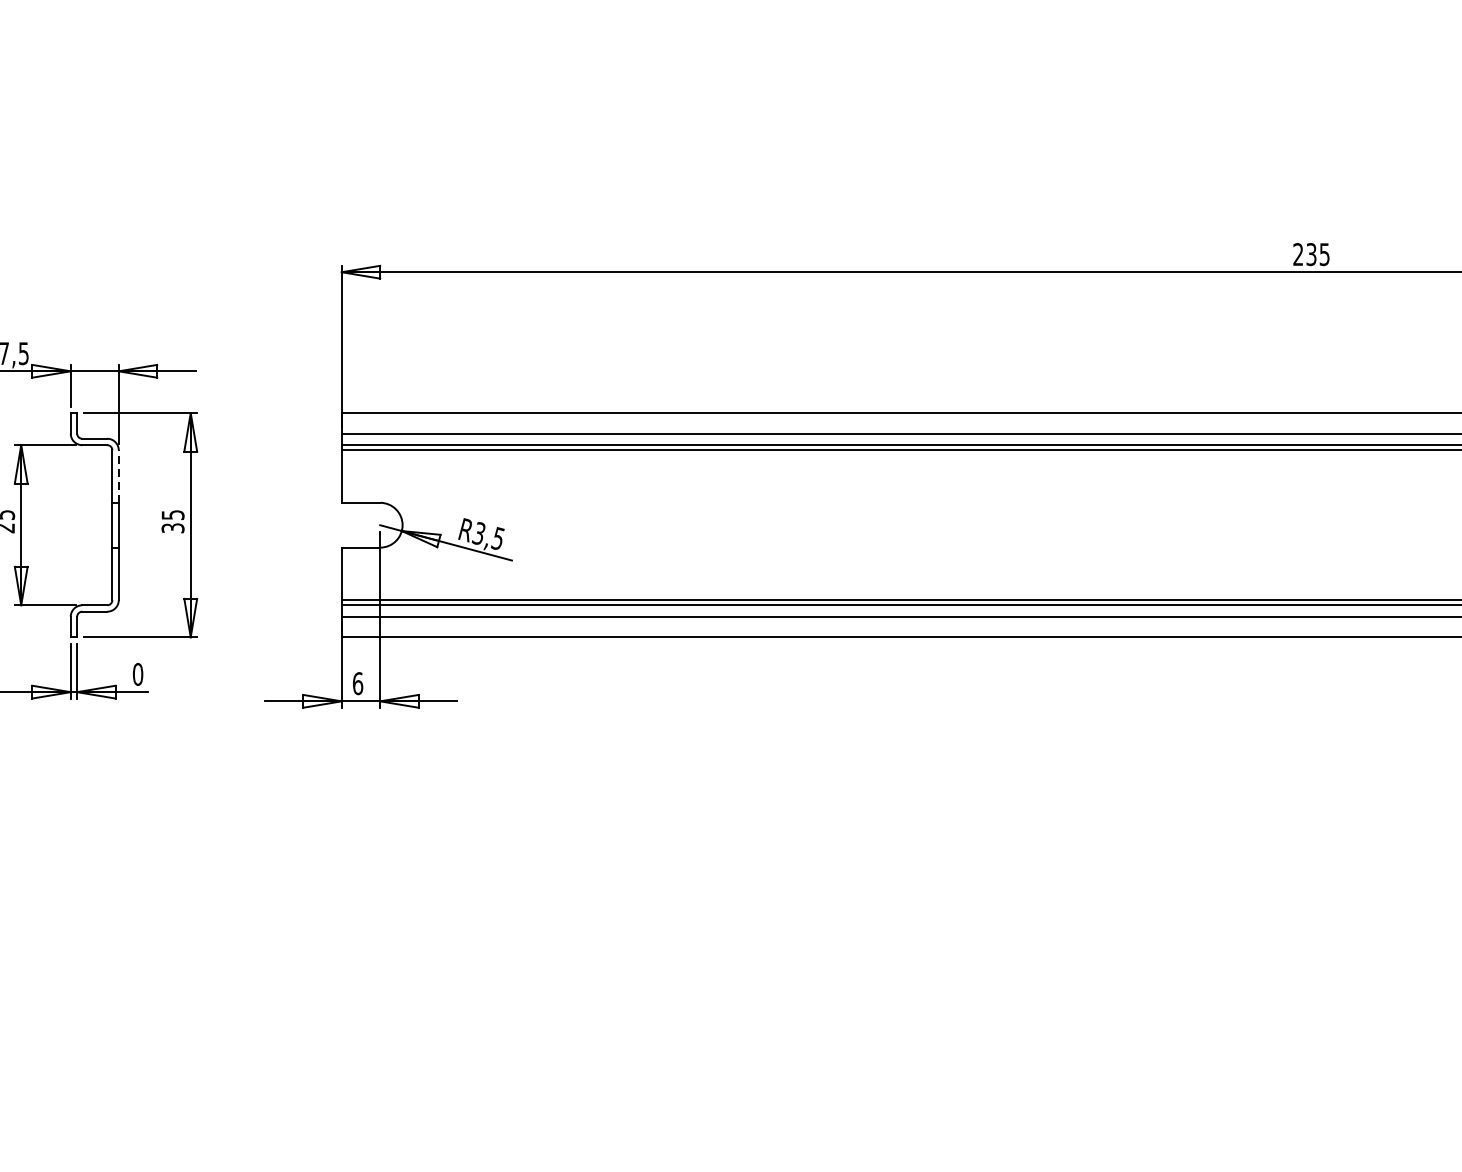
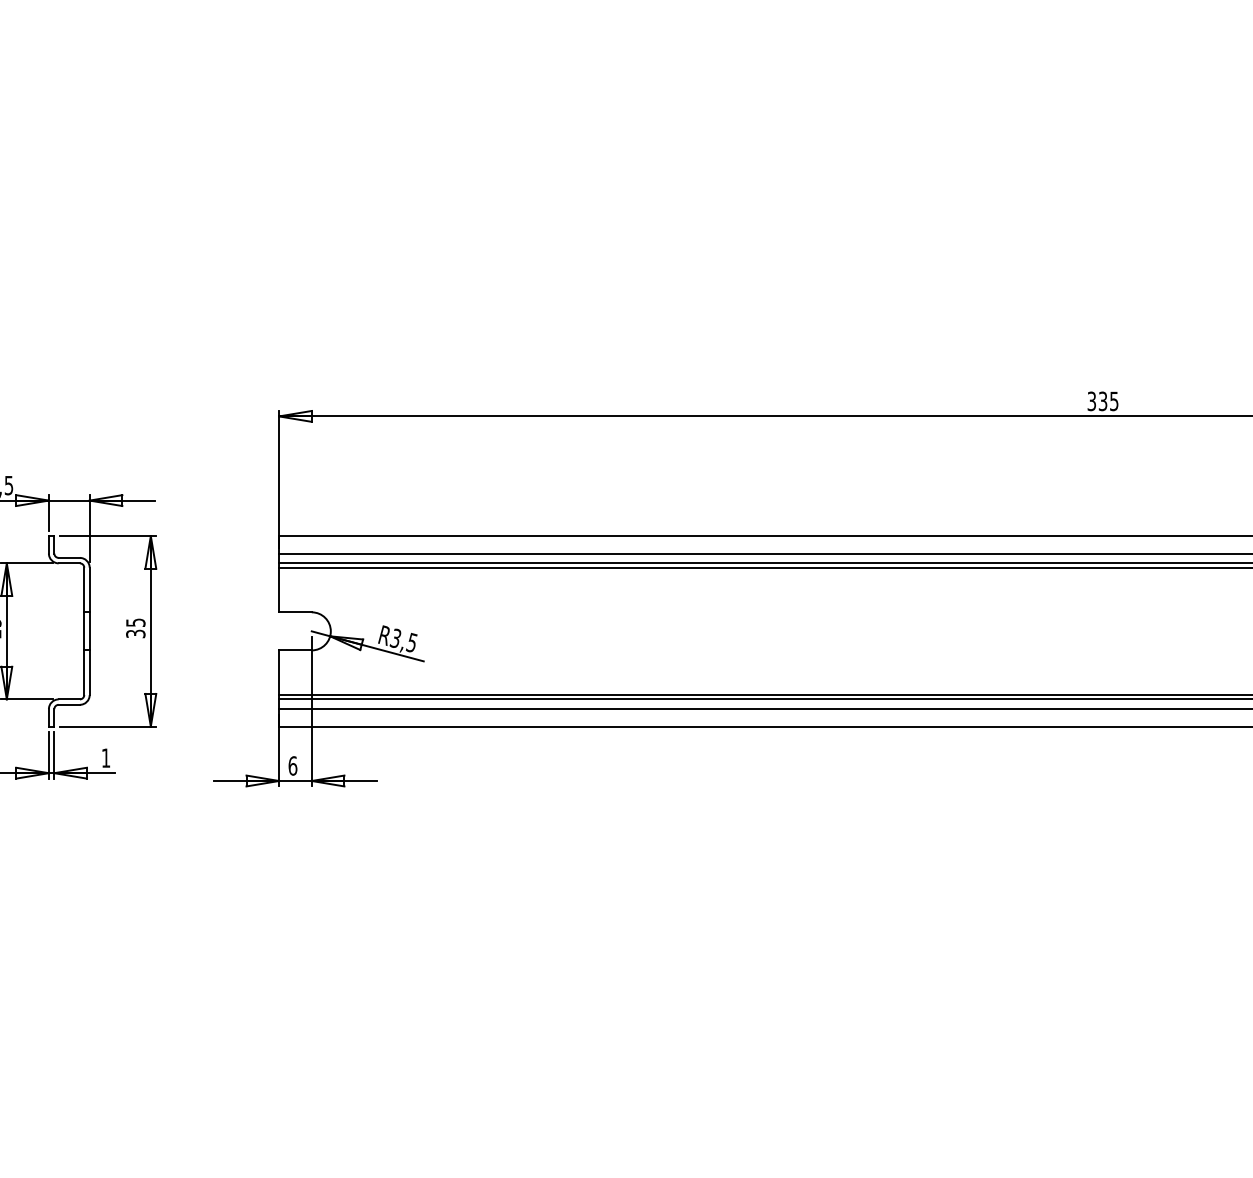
text: (1297, 254) -> (1091, 401), 235 -> 335
line: (118, 475) -> (89, 589), dashed -> solid
text: (137, 673) -> (105, 757), 0 -> 1

